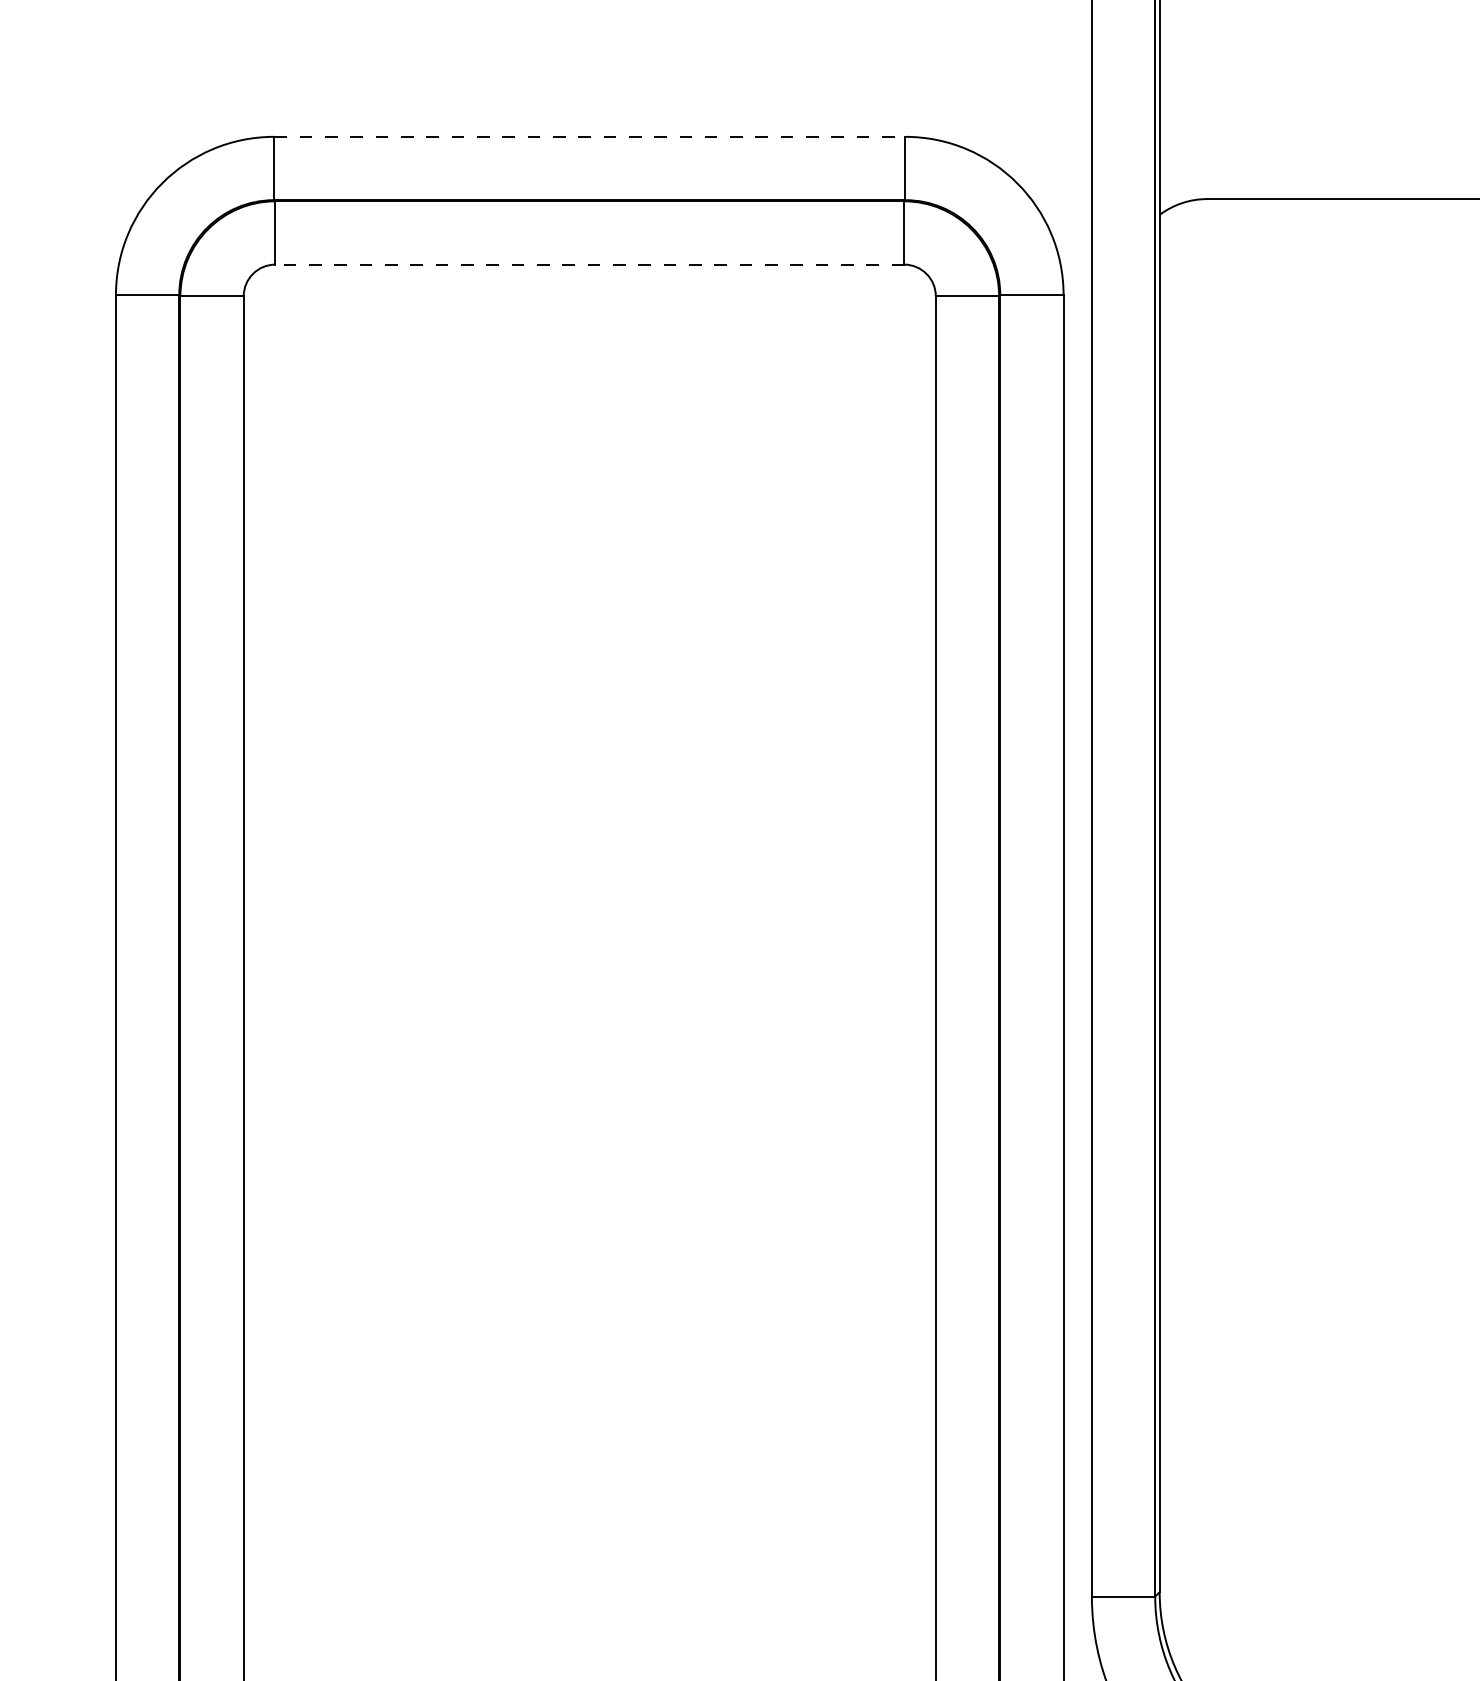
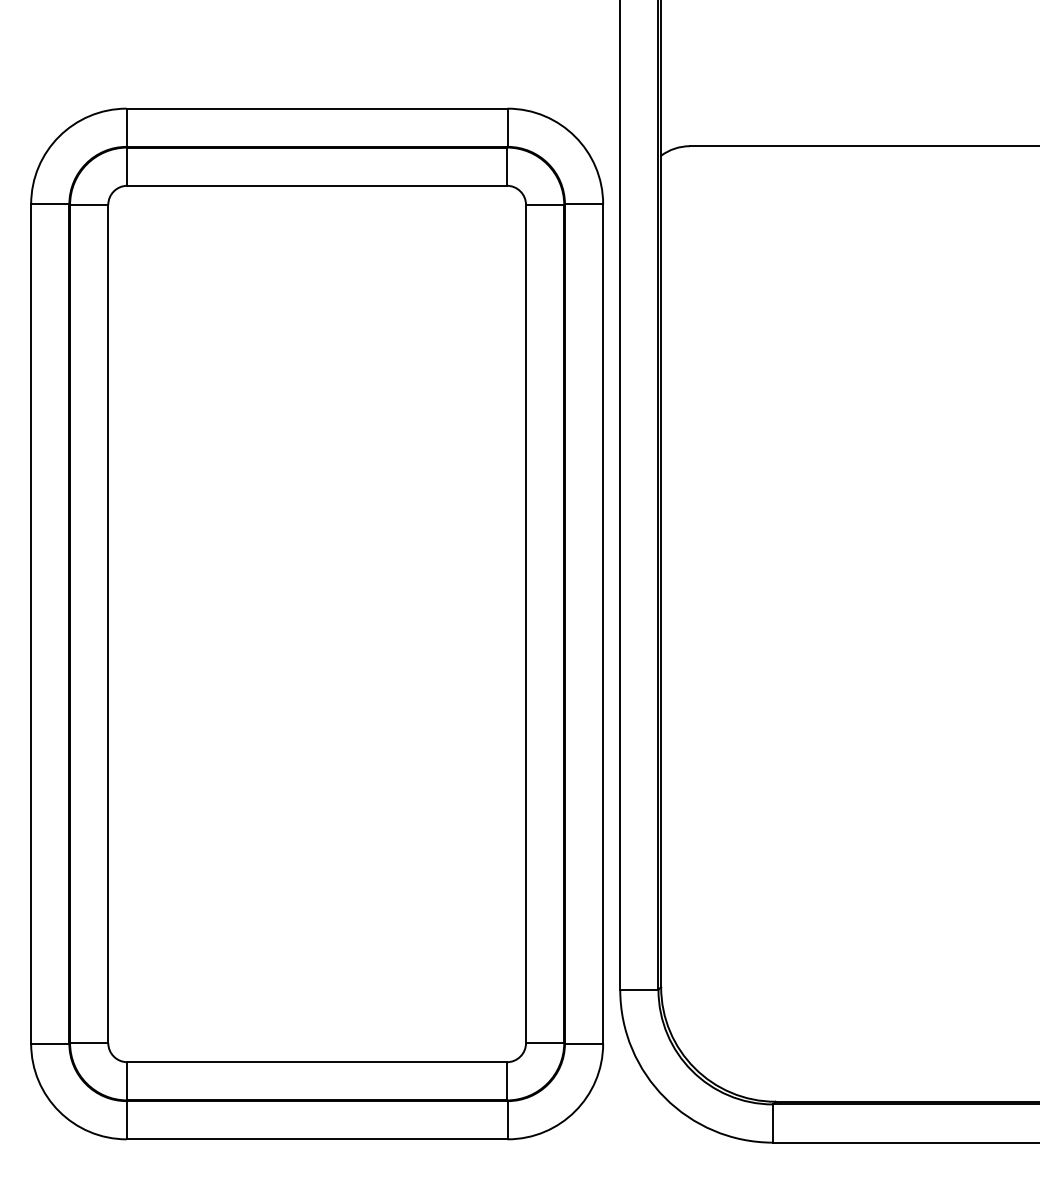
line: (590, 136) -> (317, 108), dashed -> solid
line: (590, 264) -> (317, 185), dashed -> solid

